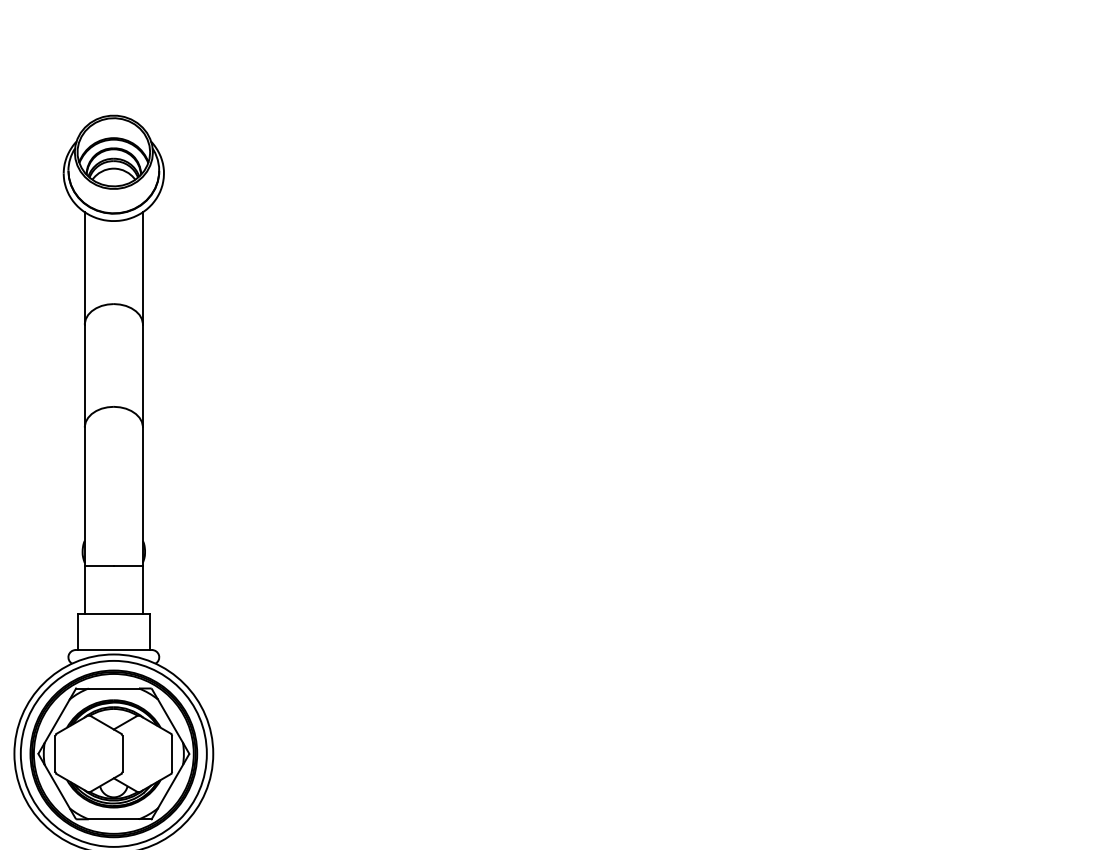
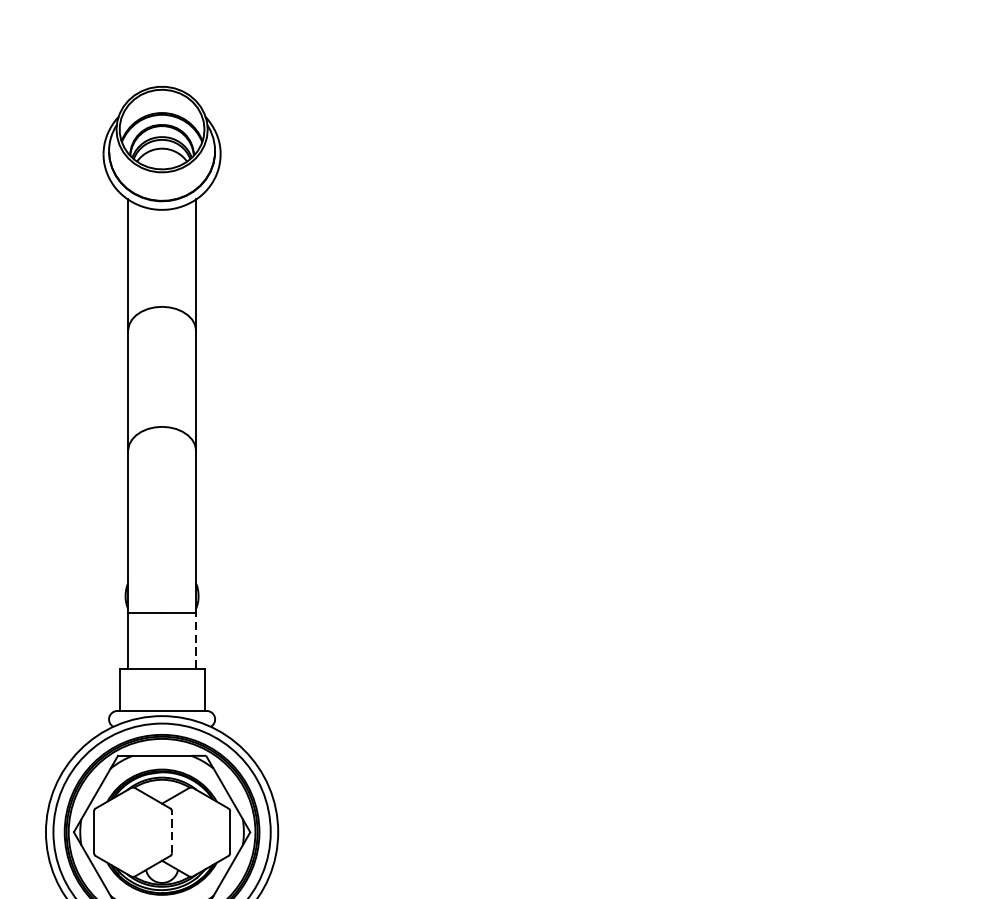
line: (142, 590) -> (195, 641), solid -> dashed
line: (122, 753) -> (172, 831), solid -> dashed

